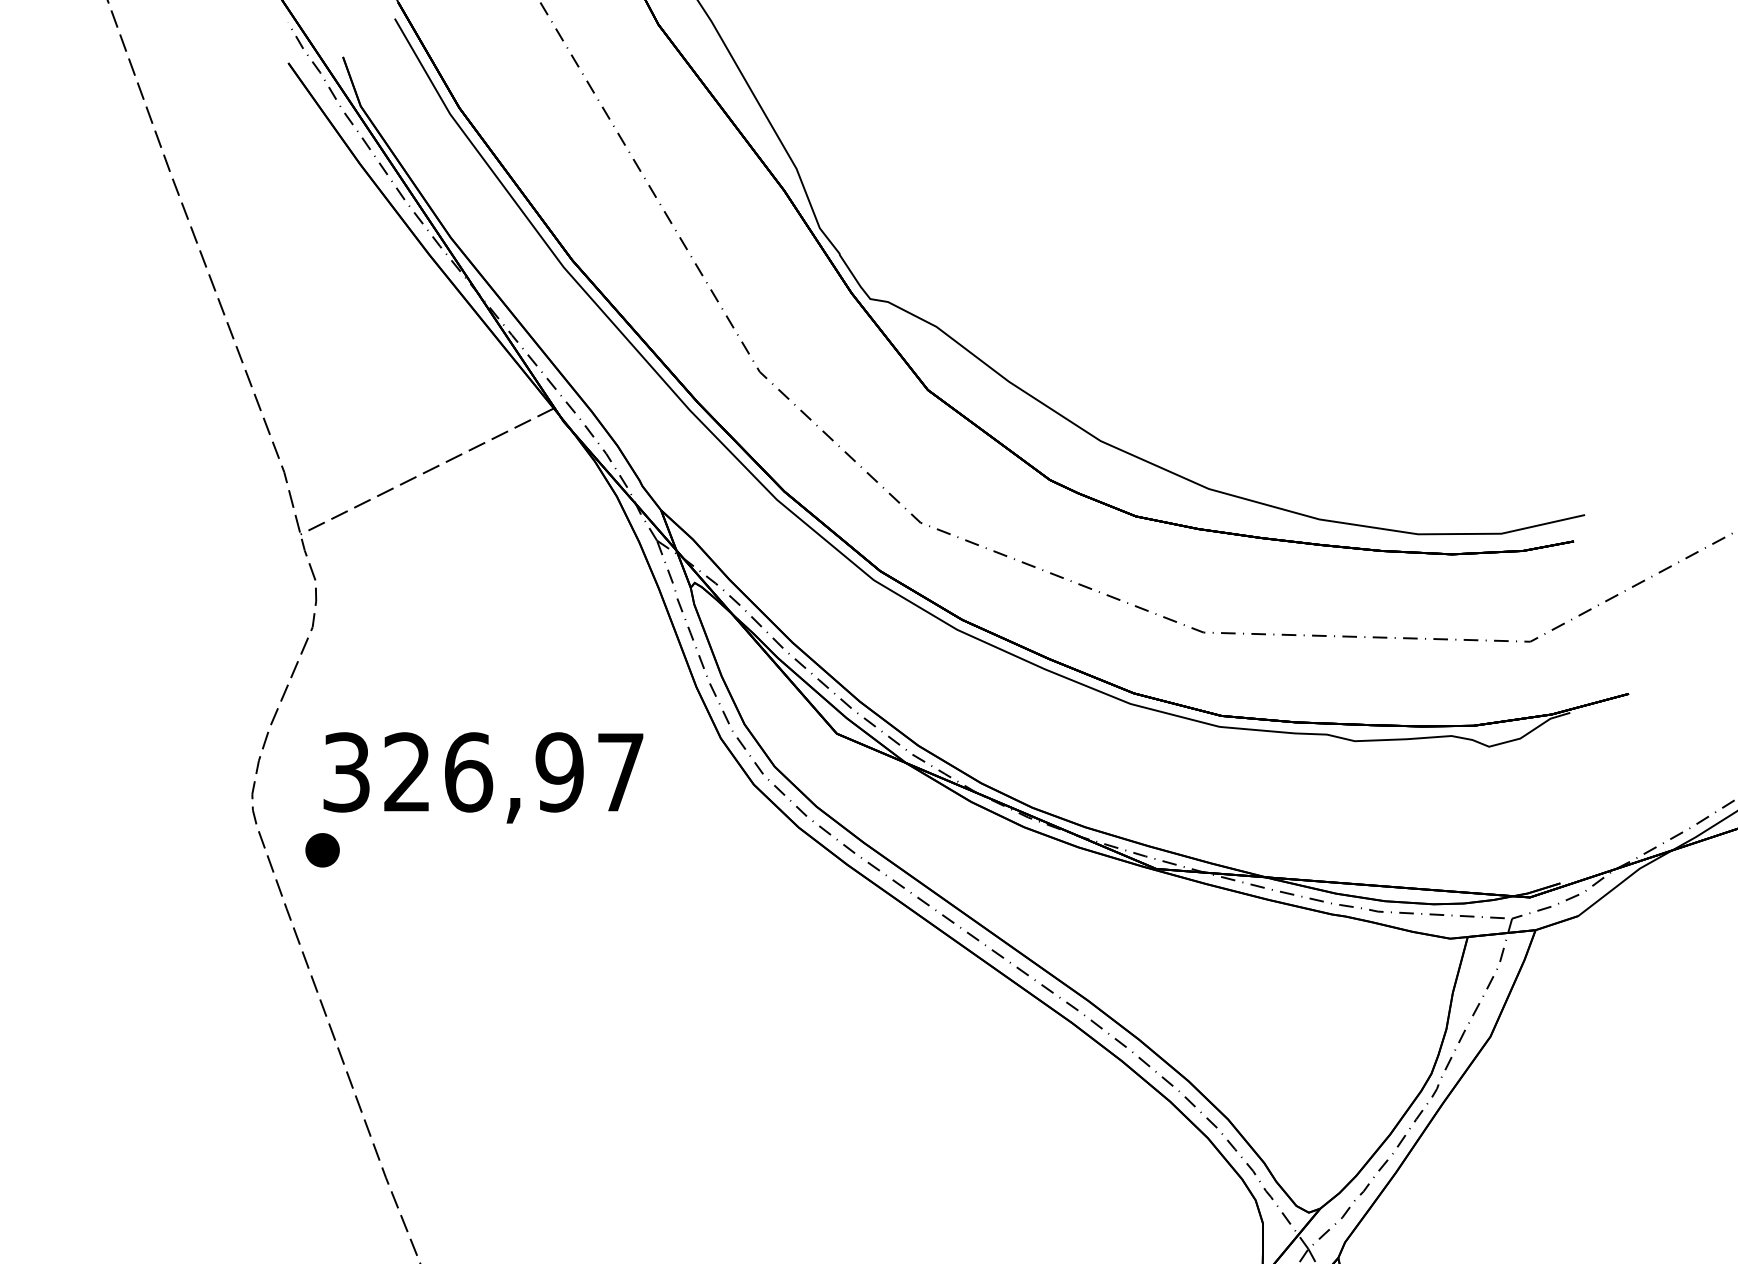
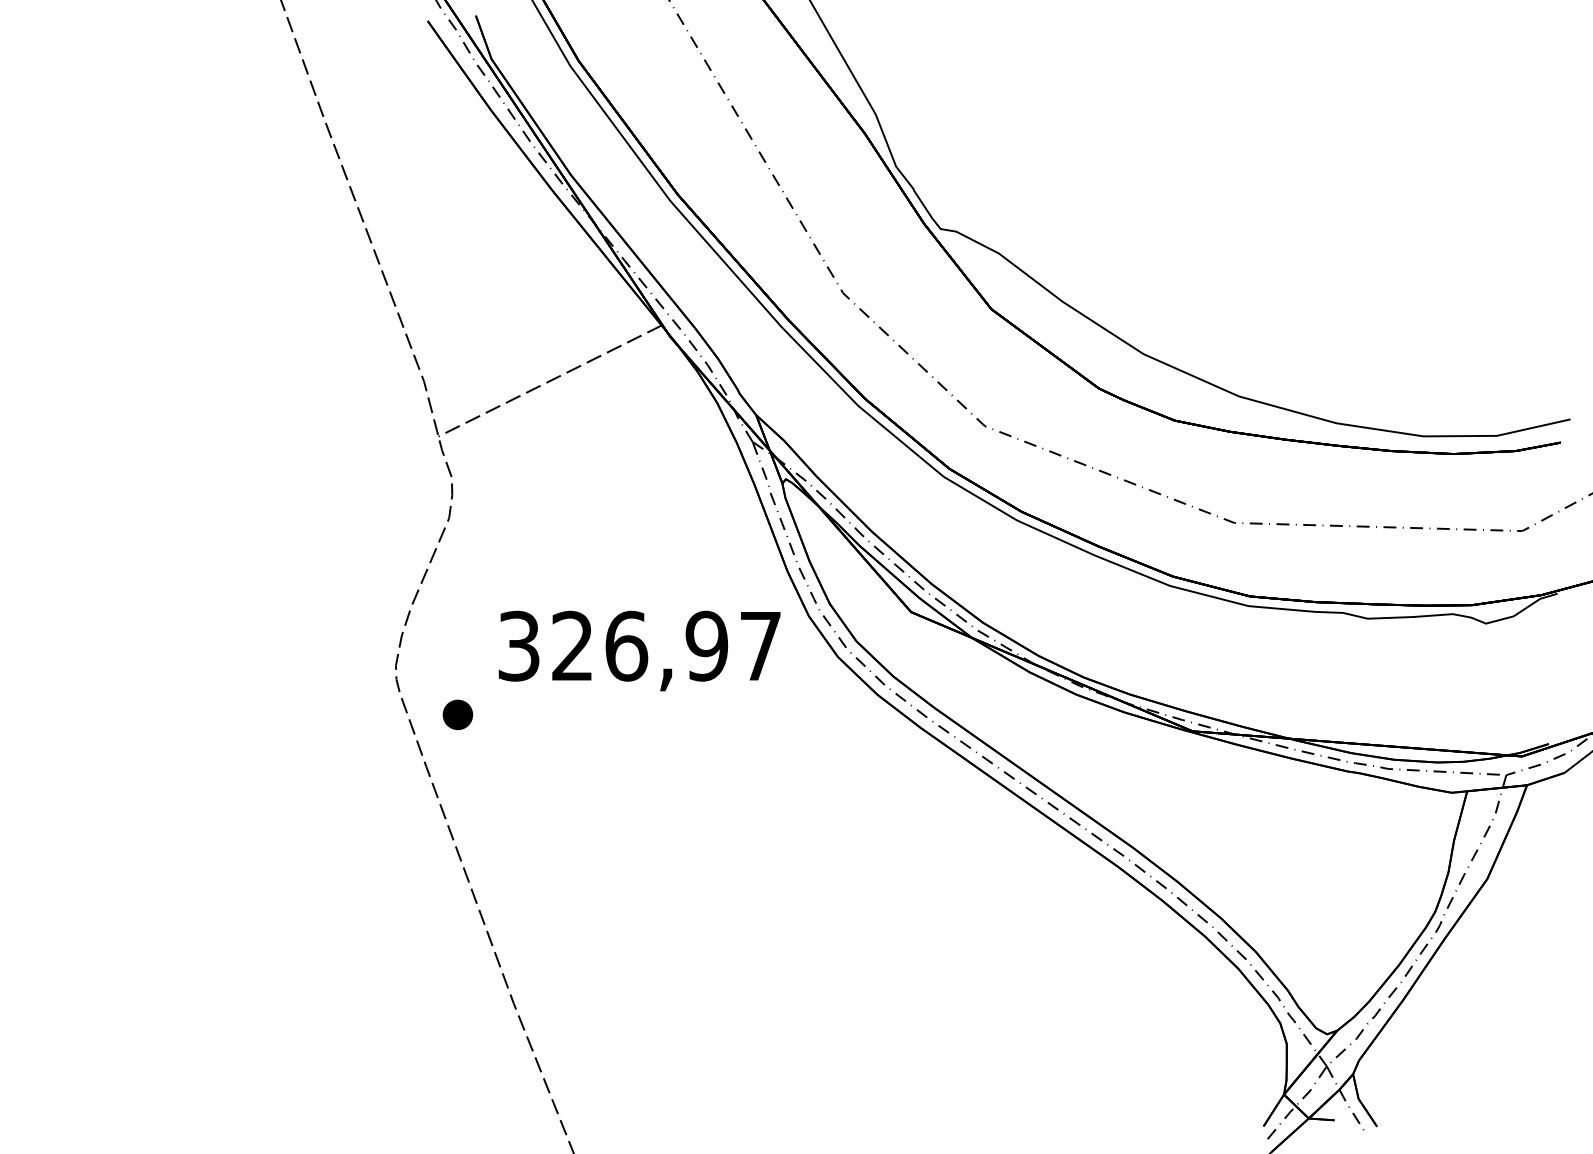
text: (483, 777) -> (639, 650), moved

